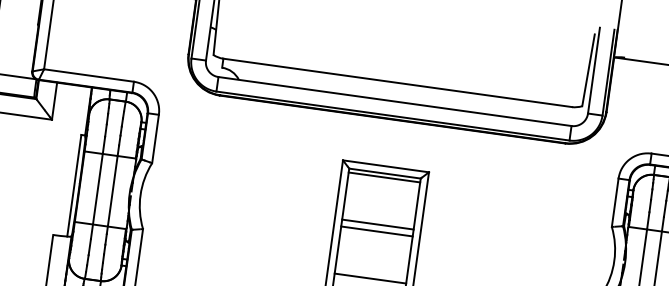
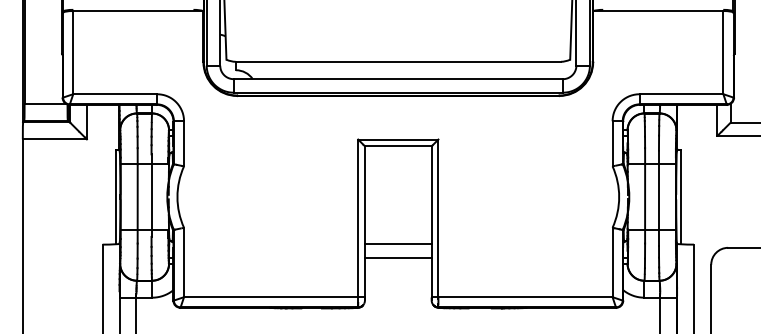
line: (384, 176) -> (398, 149), removed
line: (378, 224) -> (398, 193), removed
line: (377, 231) -> (398, 200), removed

